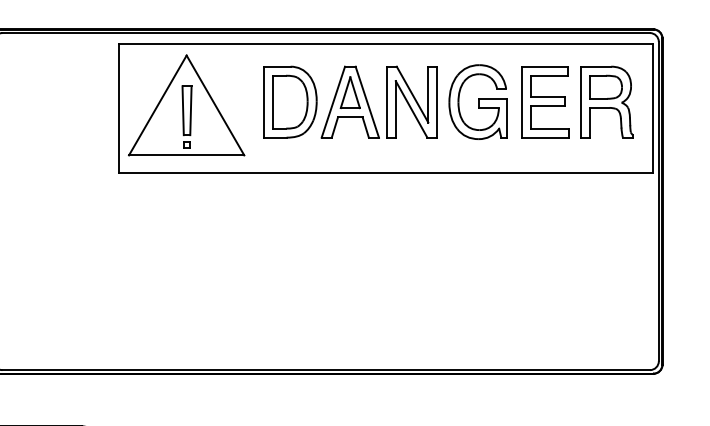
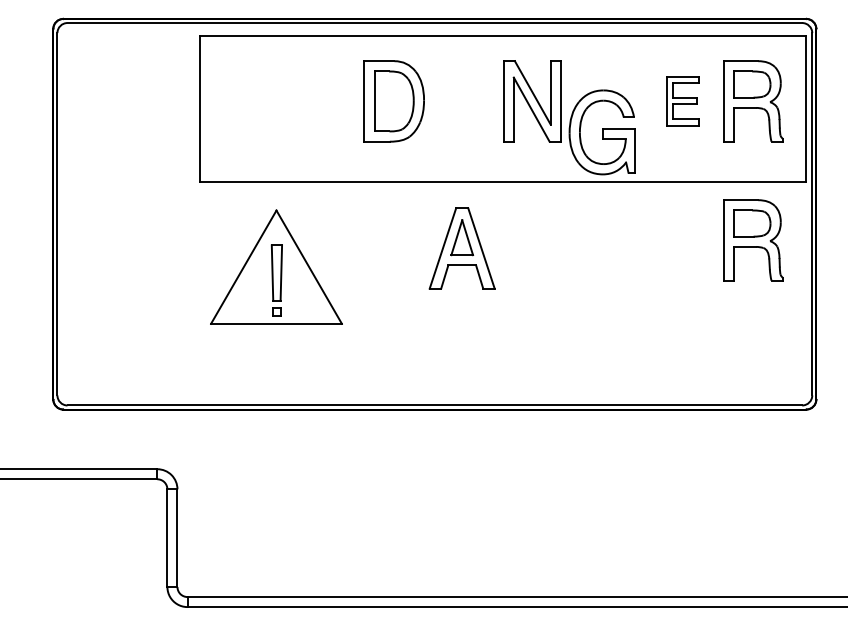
part: (349, 102) -> (461, 248), moved
part: (477, 102) -> (601, 132), moved
part: (544, 102) -> (682, 101), size x0.6
part: (186, 104) -> (276, 266), moved
part: (607, 224) -> (753, 240), added

